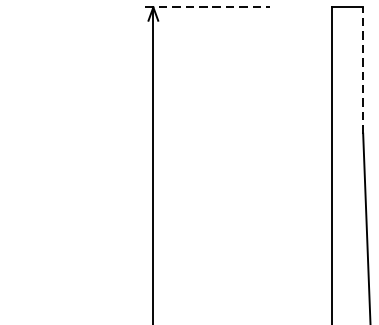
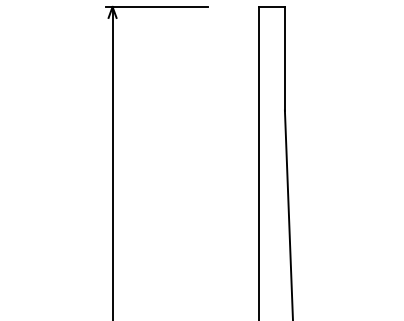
line: (208, 8) -> (157, 7), dashed -> solid
line: (362, 70) -> (284, 58), dashed -> solid

